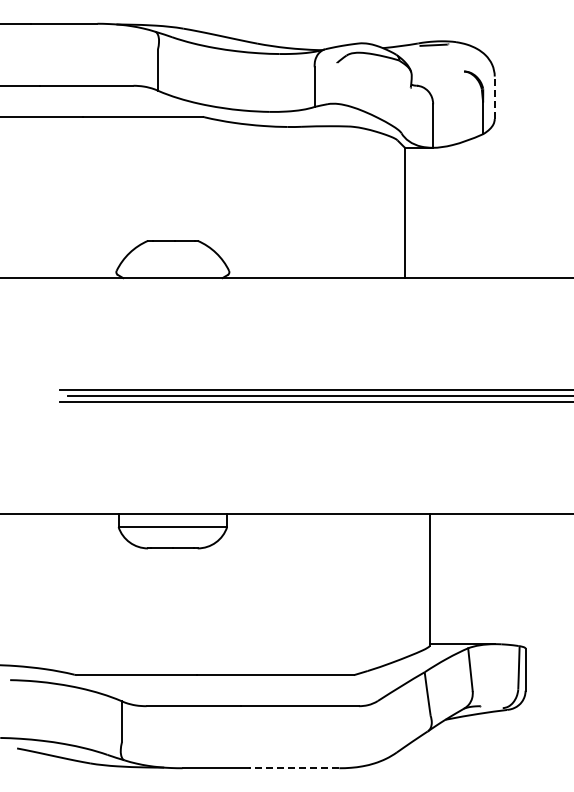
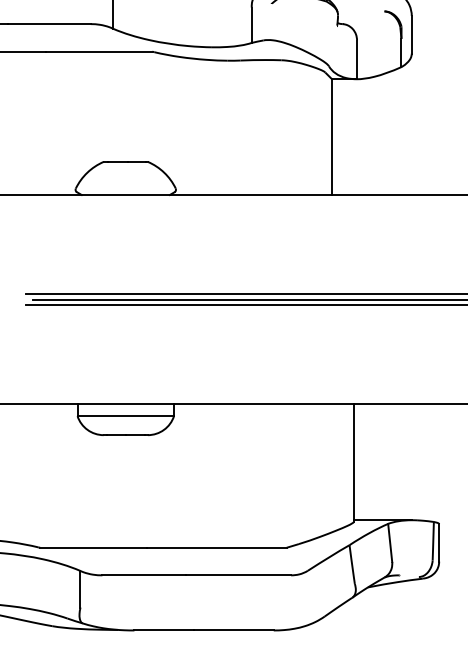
line: (494, 97) -> (411, 34), dashed -> solid
line: (293, 768) -> (232, 630), dashed -> solid

